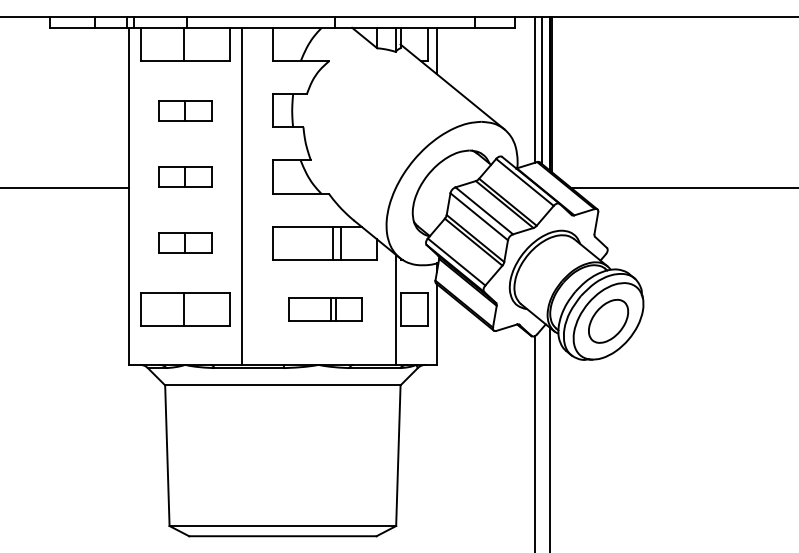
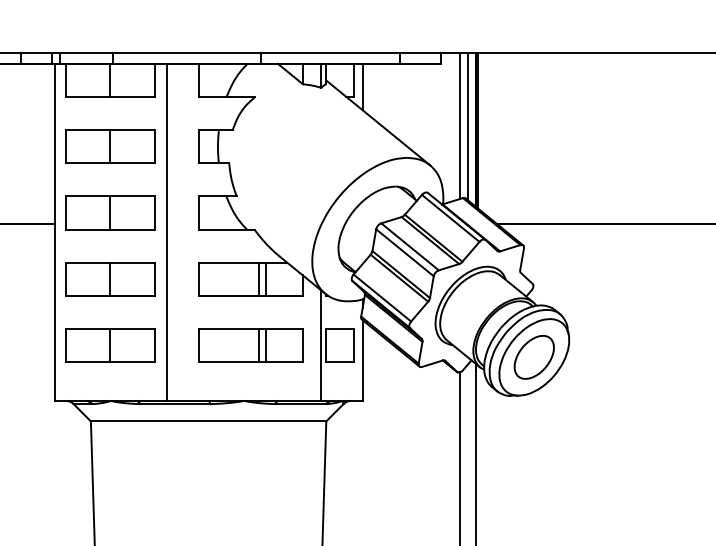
part: (185, 110) -> (111, 146), size x1.67
part: (185, 176) -> (111, 212), size x1.67
part: (185, 243) -> (111, 279), size x1.67
part: (324, 309) -> (250, 345), size x1.43

